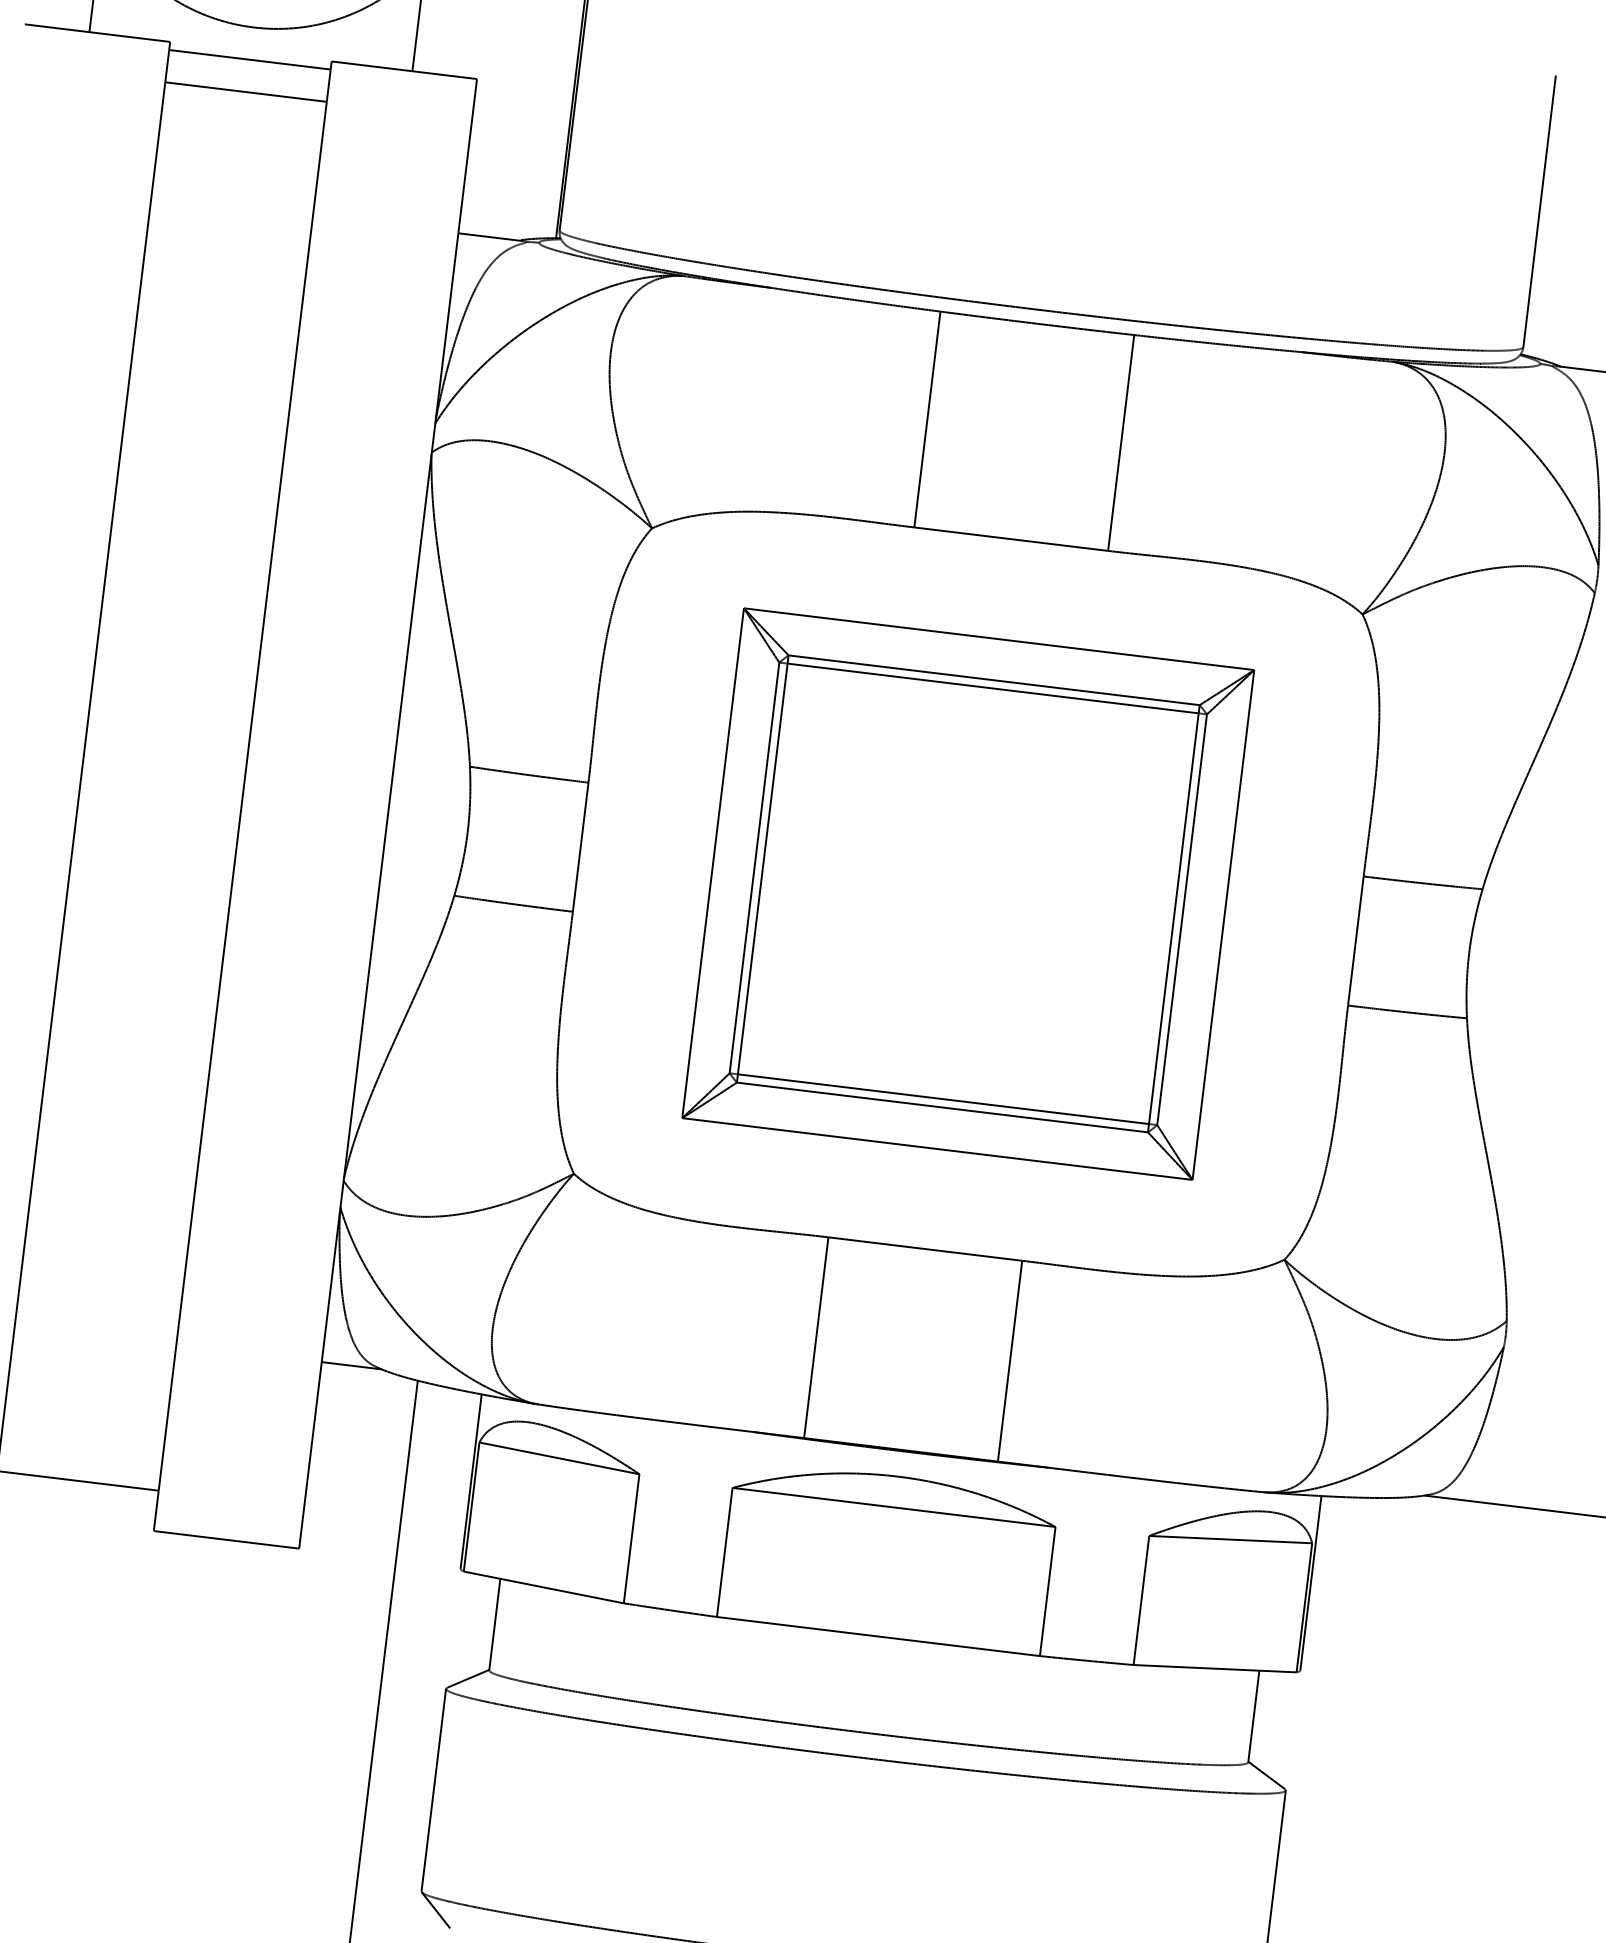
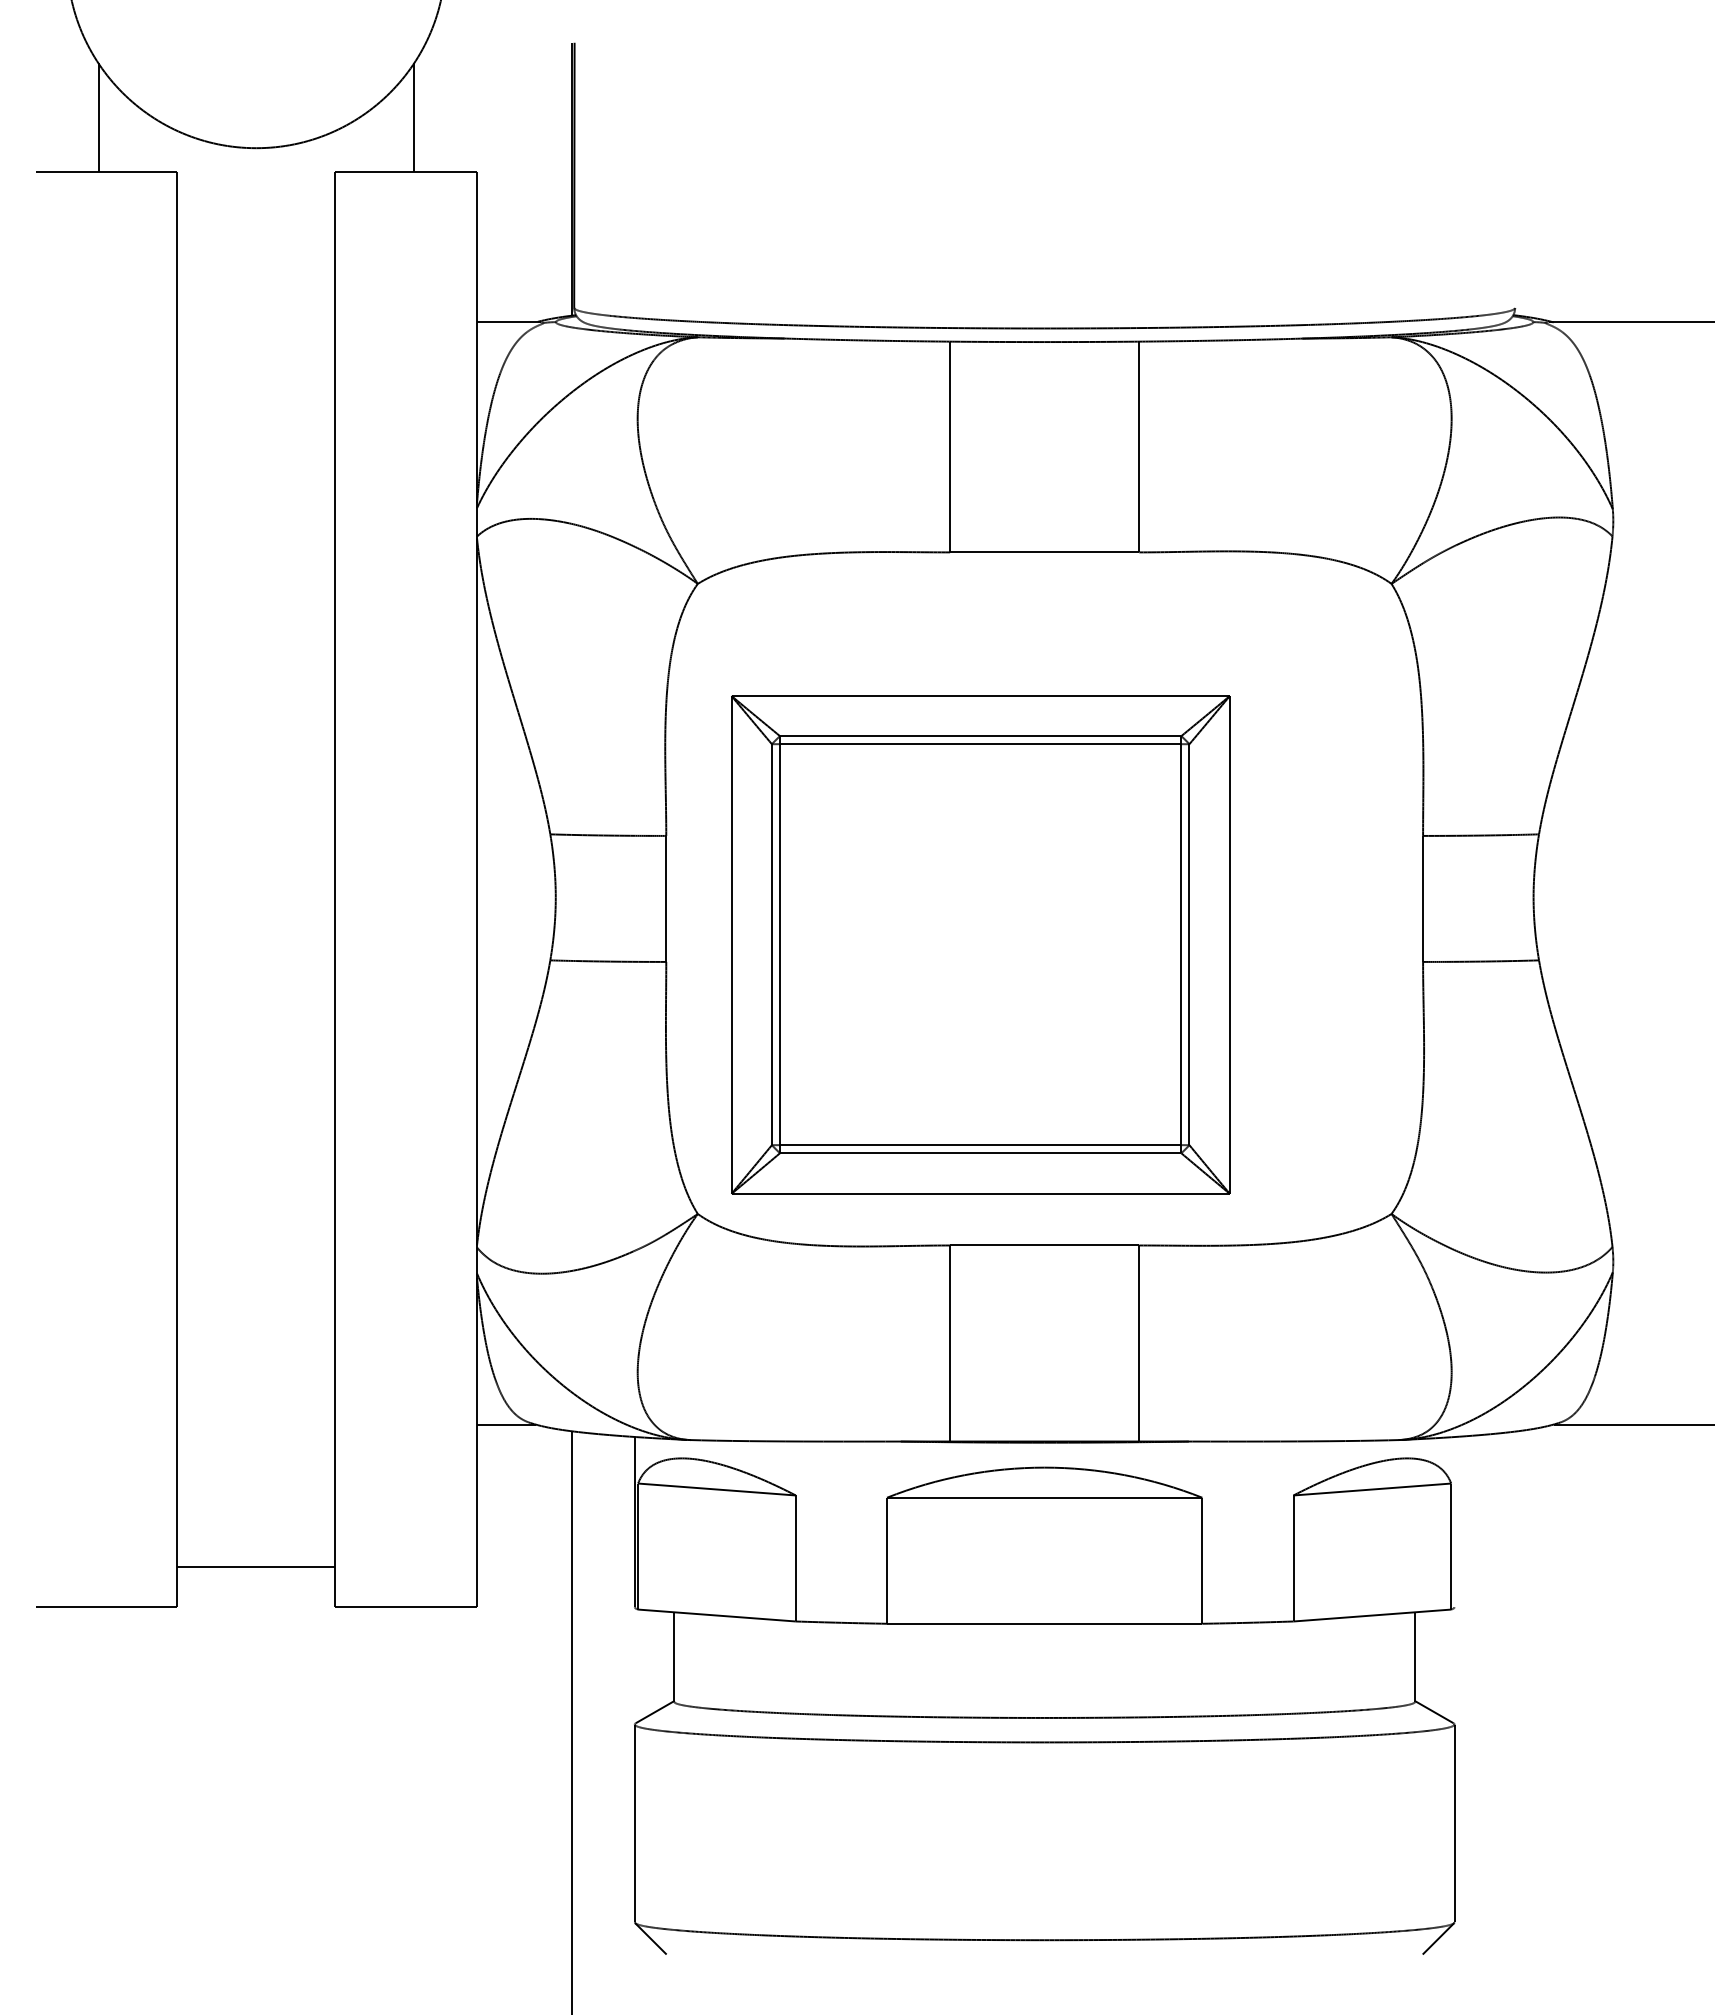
line: (250, 59) -> (256, 179), removed
line: (246, 92) -> (256, 211), removed
line: (1539, 210) -> (1514, 174), removed
part: (968, 893) -> (980, 944), moved
line: (1310, 1583) -> (1454, 1522), removed

